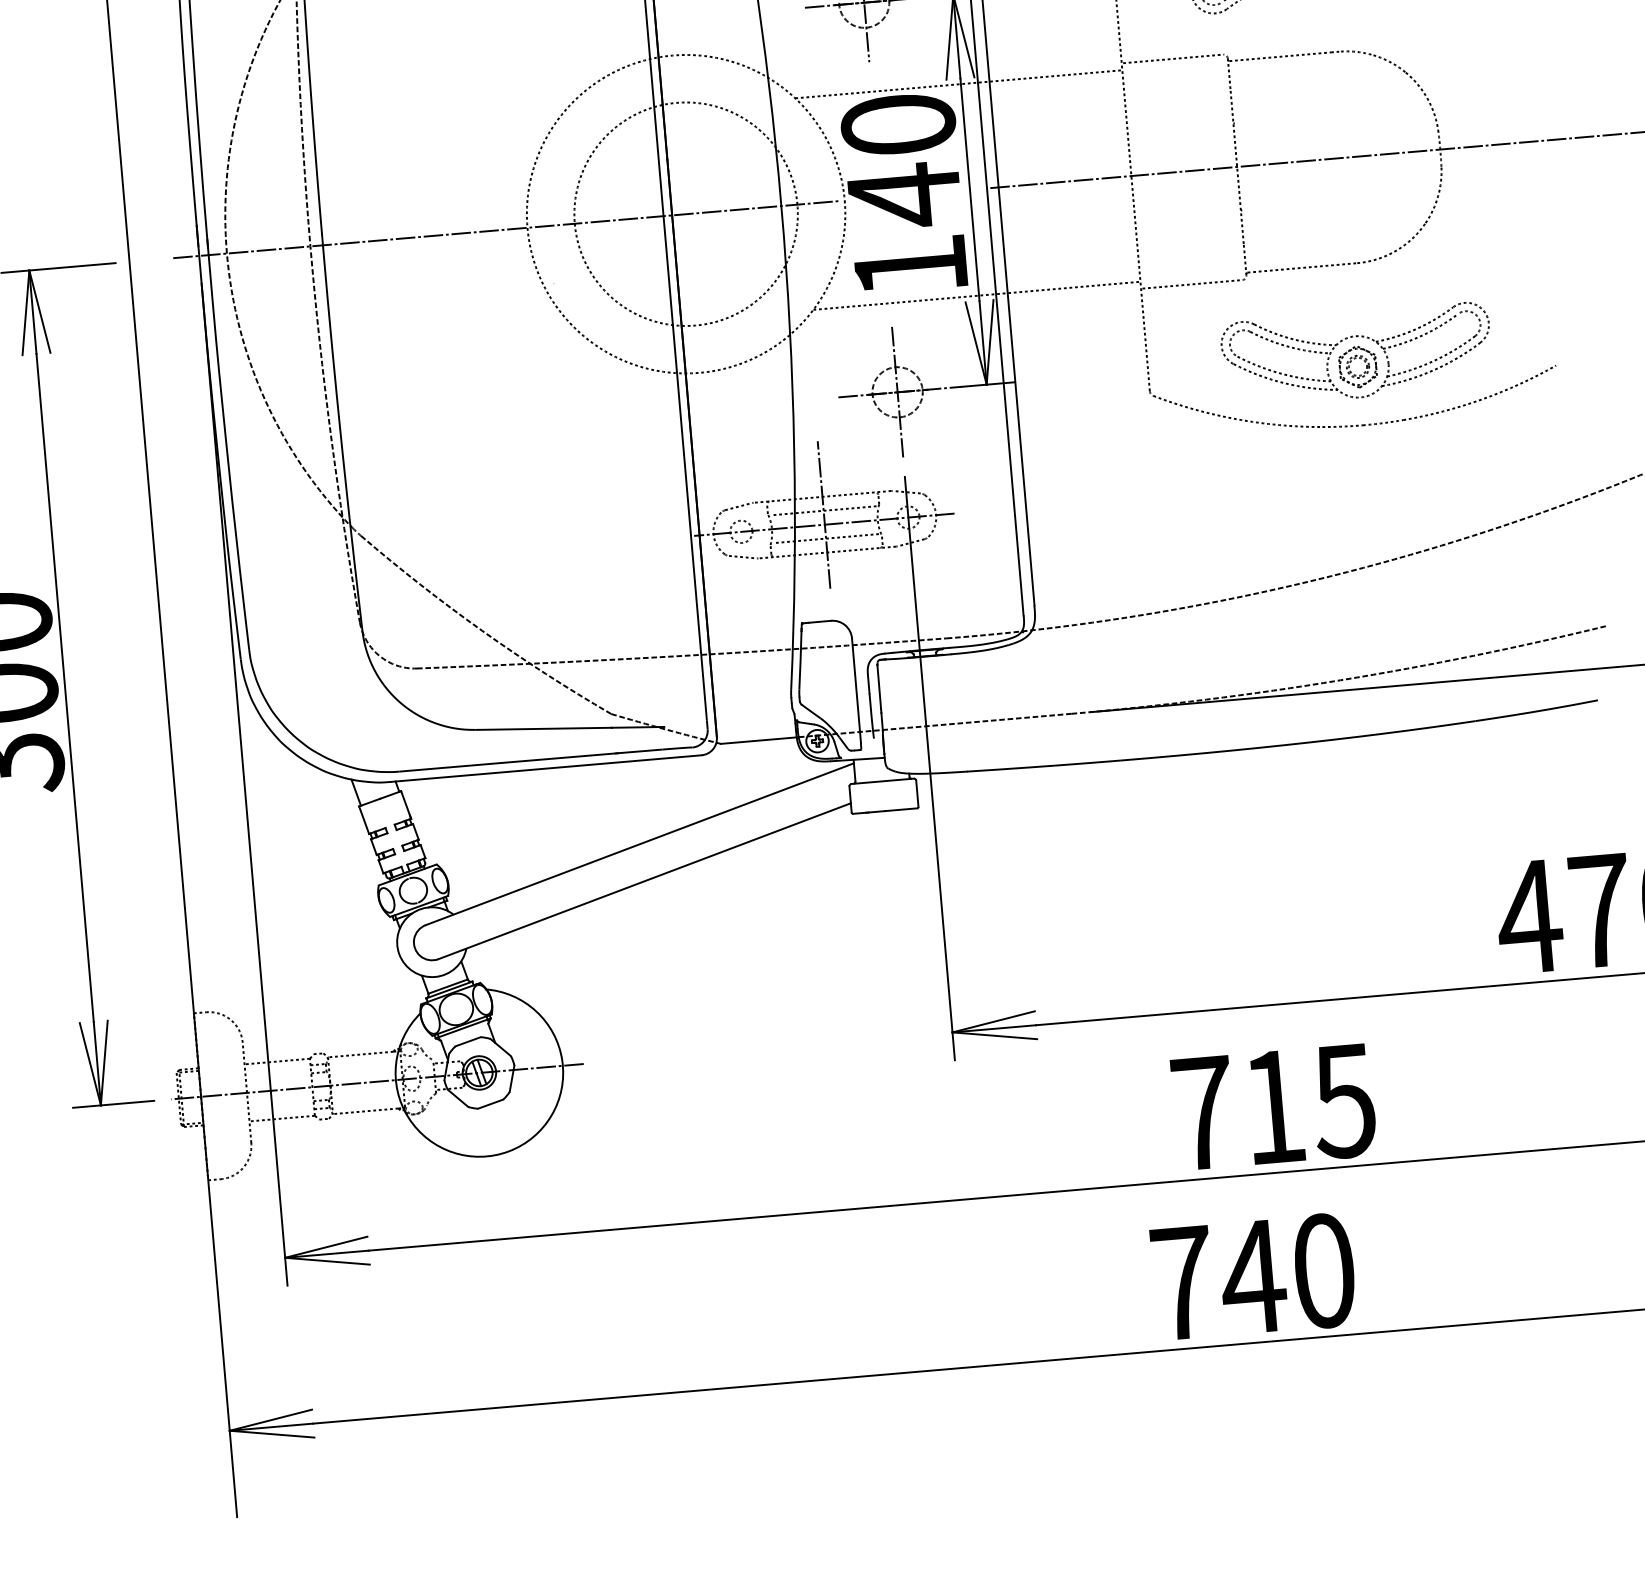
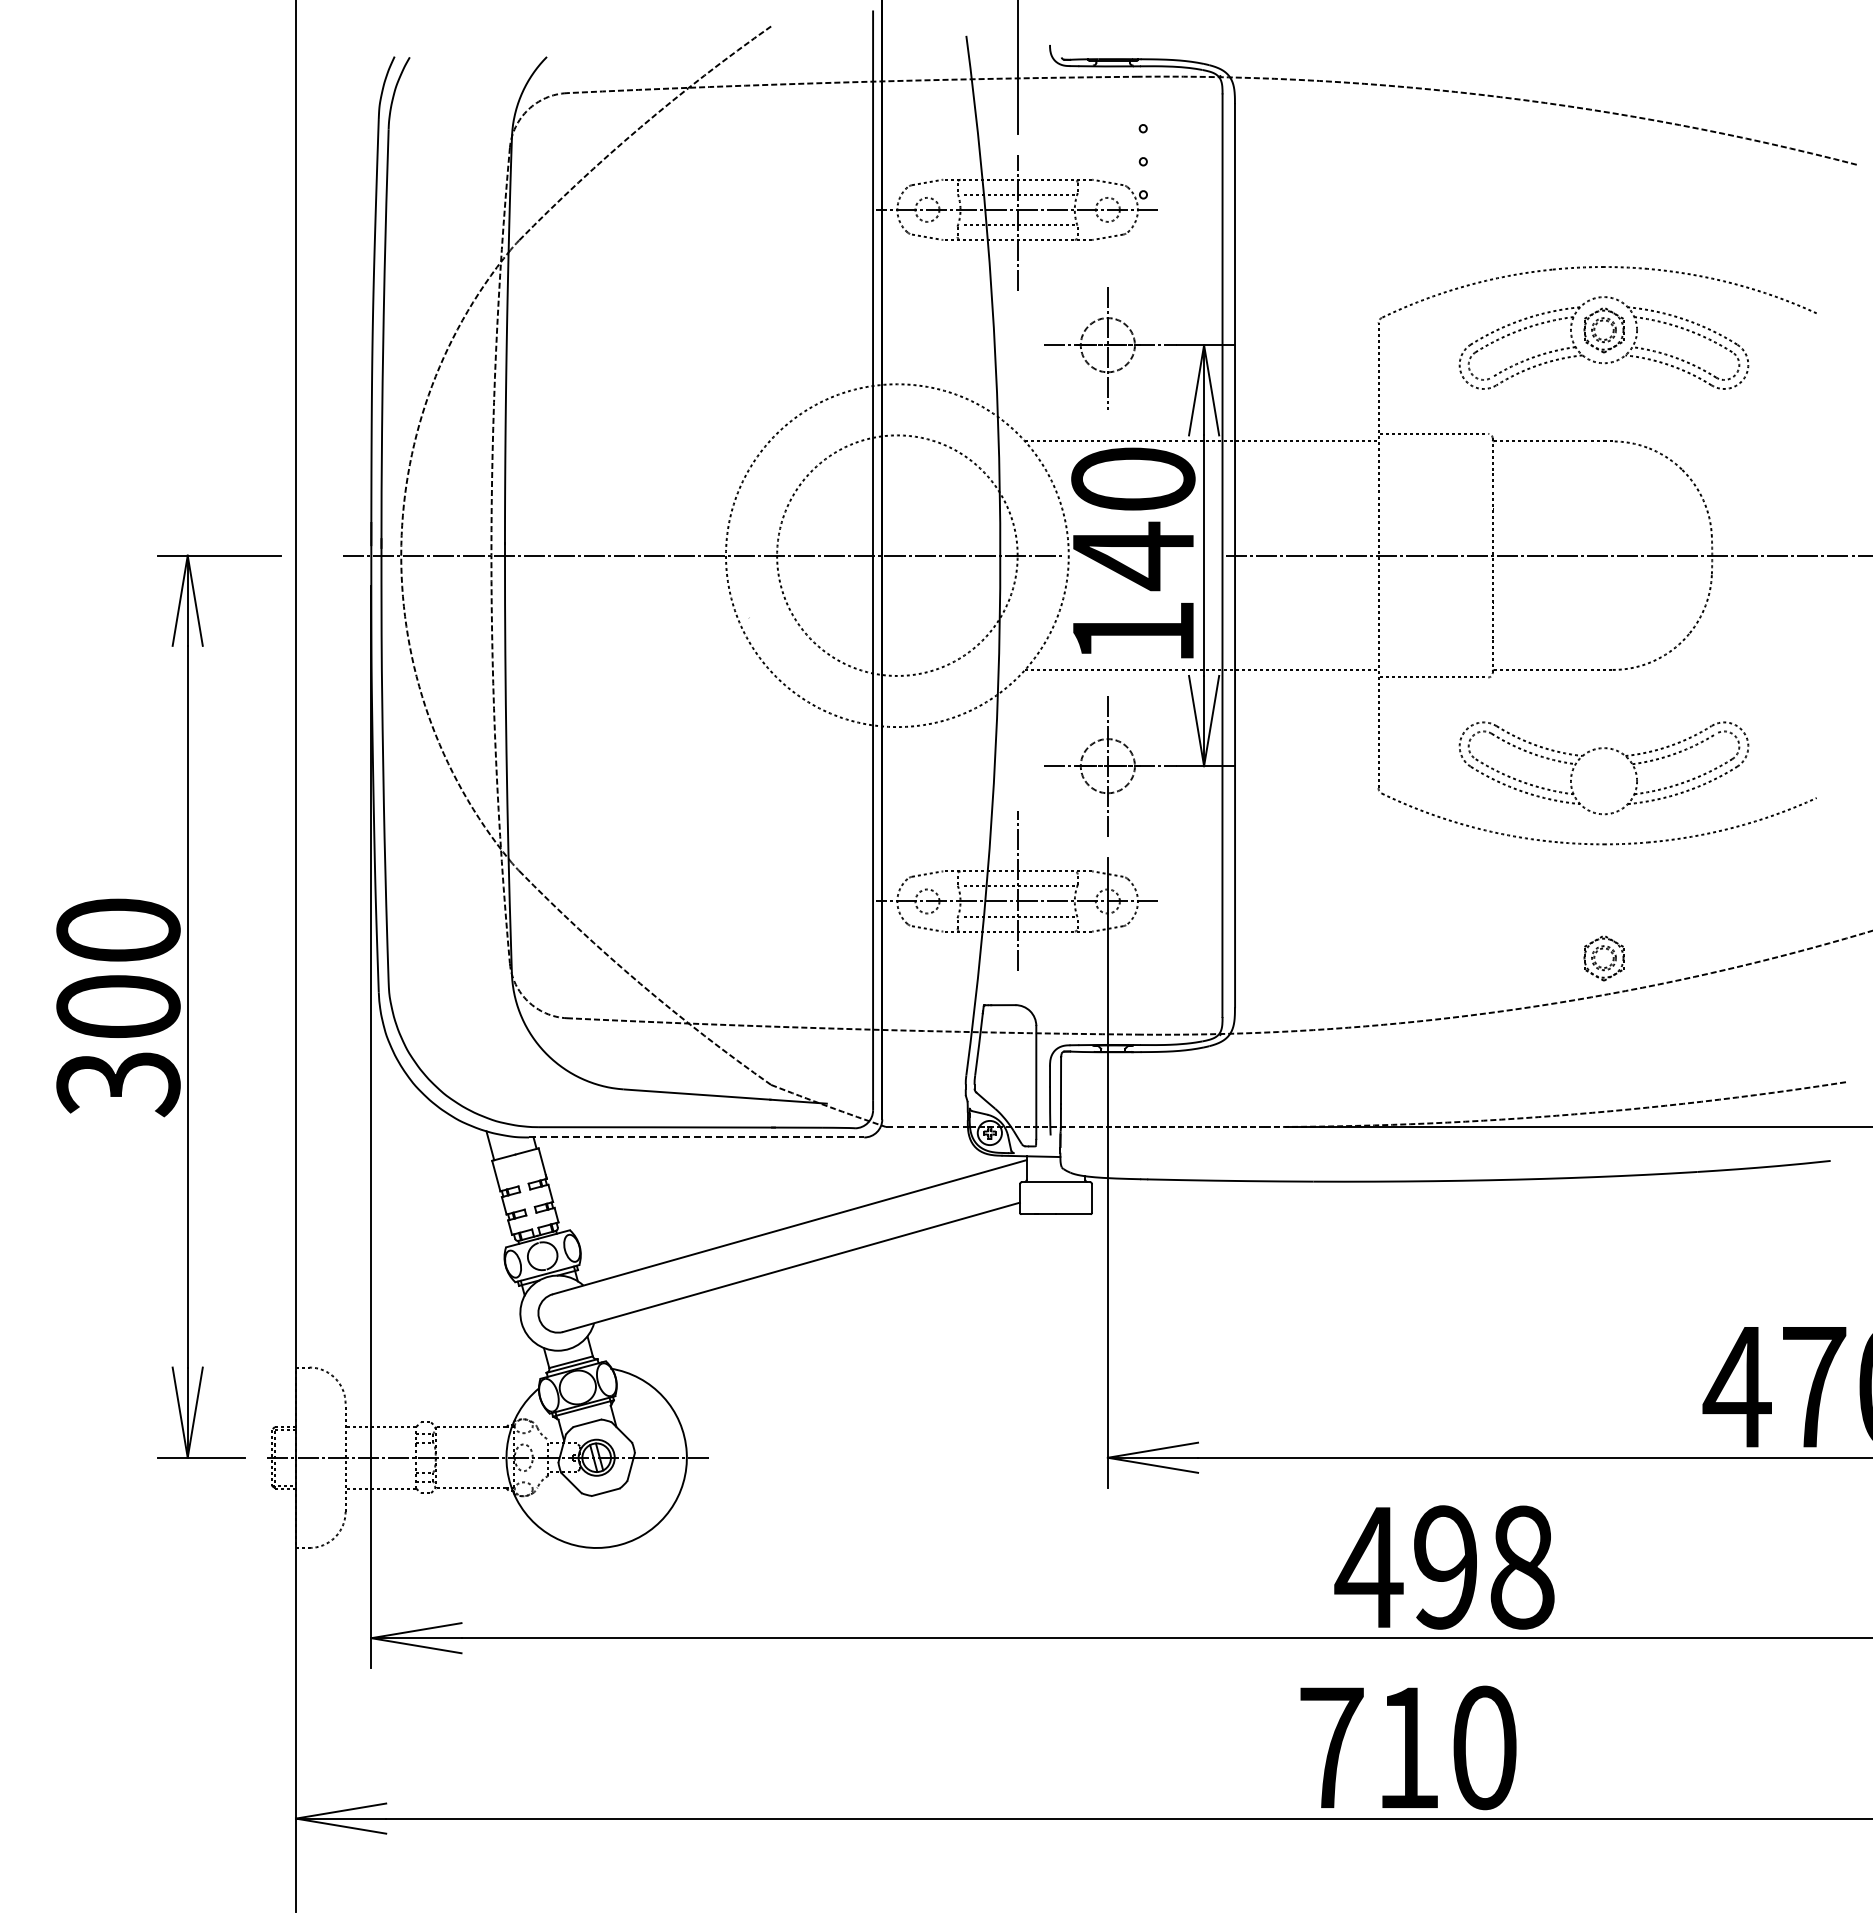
part: (1350, 367) -> (1595, 958), moved
line: (759, 741) -> (927, 1127), solid -> dashed
line: (546, 768) -> (696, 1137), solid -> dashed
text: (1272, 1107) -> (1444, 1567), 715 -> 498
text: (1252, 1276) -> (1407, 1747), 740 -> 710

